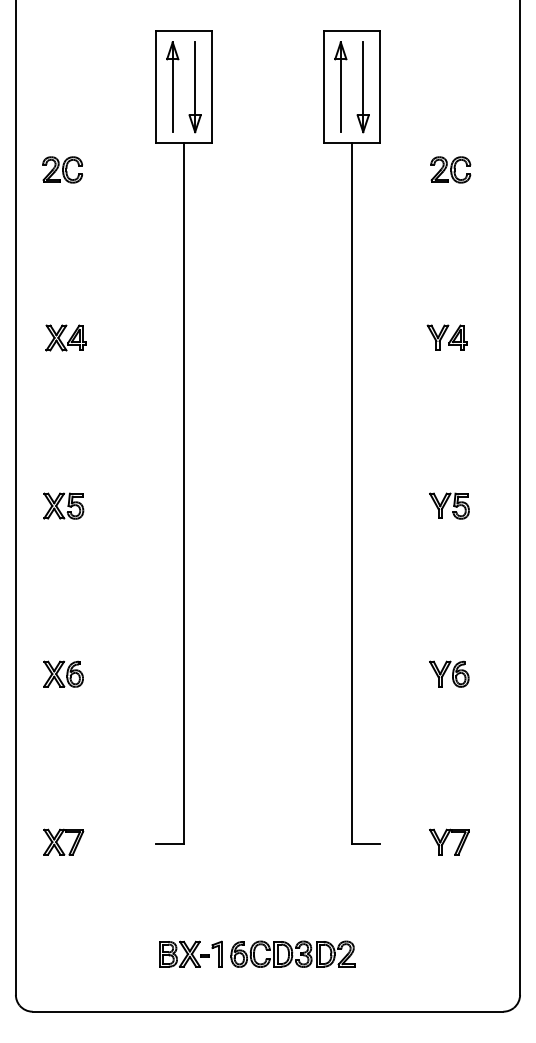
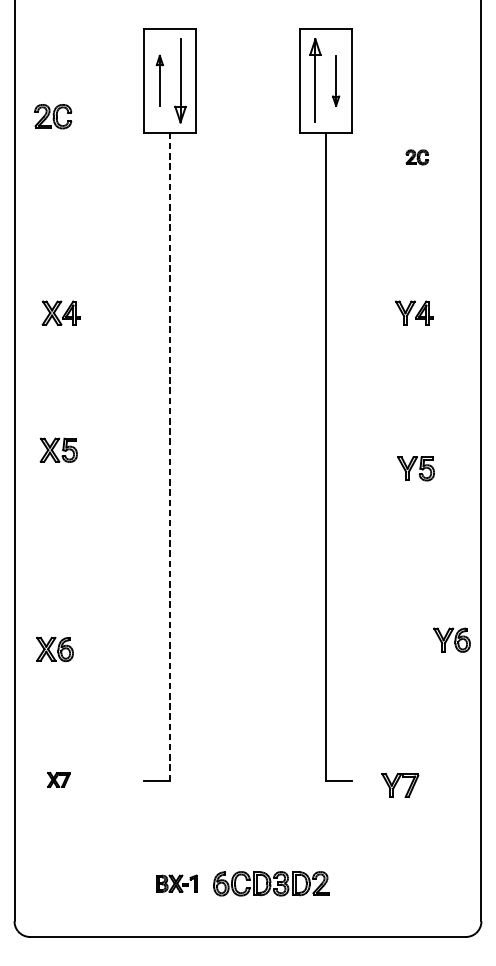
part: (172, 86) -> (159, 80), size x0.6
part: (362, 87) -> (335, 81), size x0.6
part: (62, 169) -> (53, 116), moved
part: (450, 169) -> (417, 157), size x0.6
line: (183, 493) -> (169, 457), solid -> dashed
part: (63, 505) -> (58, 449), moved
part: (63, 673) -> (54, 648), moved
part: (449, 673) -> (452, 639), moved
part: (63, 841) -> (58, 779), size x0.6
part: (449, 841) -> (400, 784), moved
part: (190, 953) -> (176, 883), size x0.7

